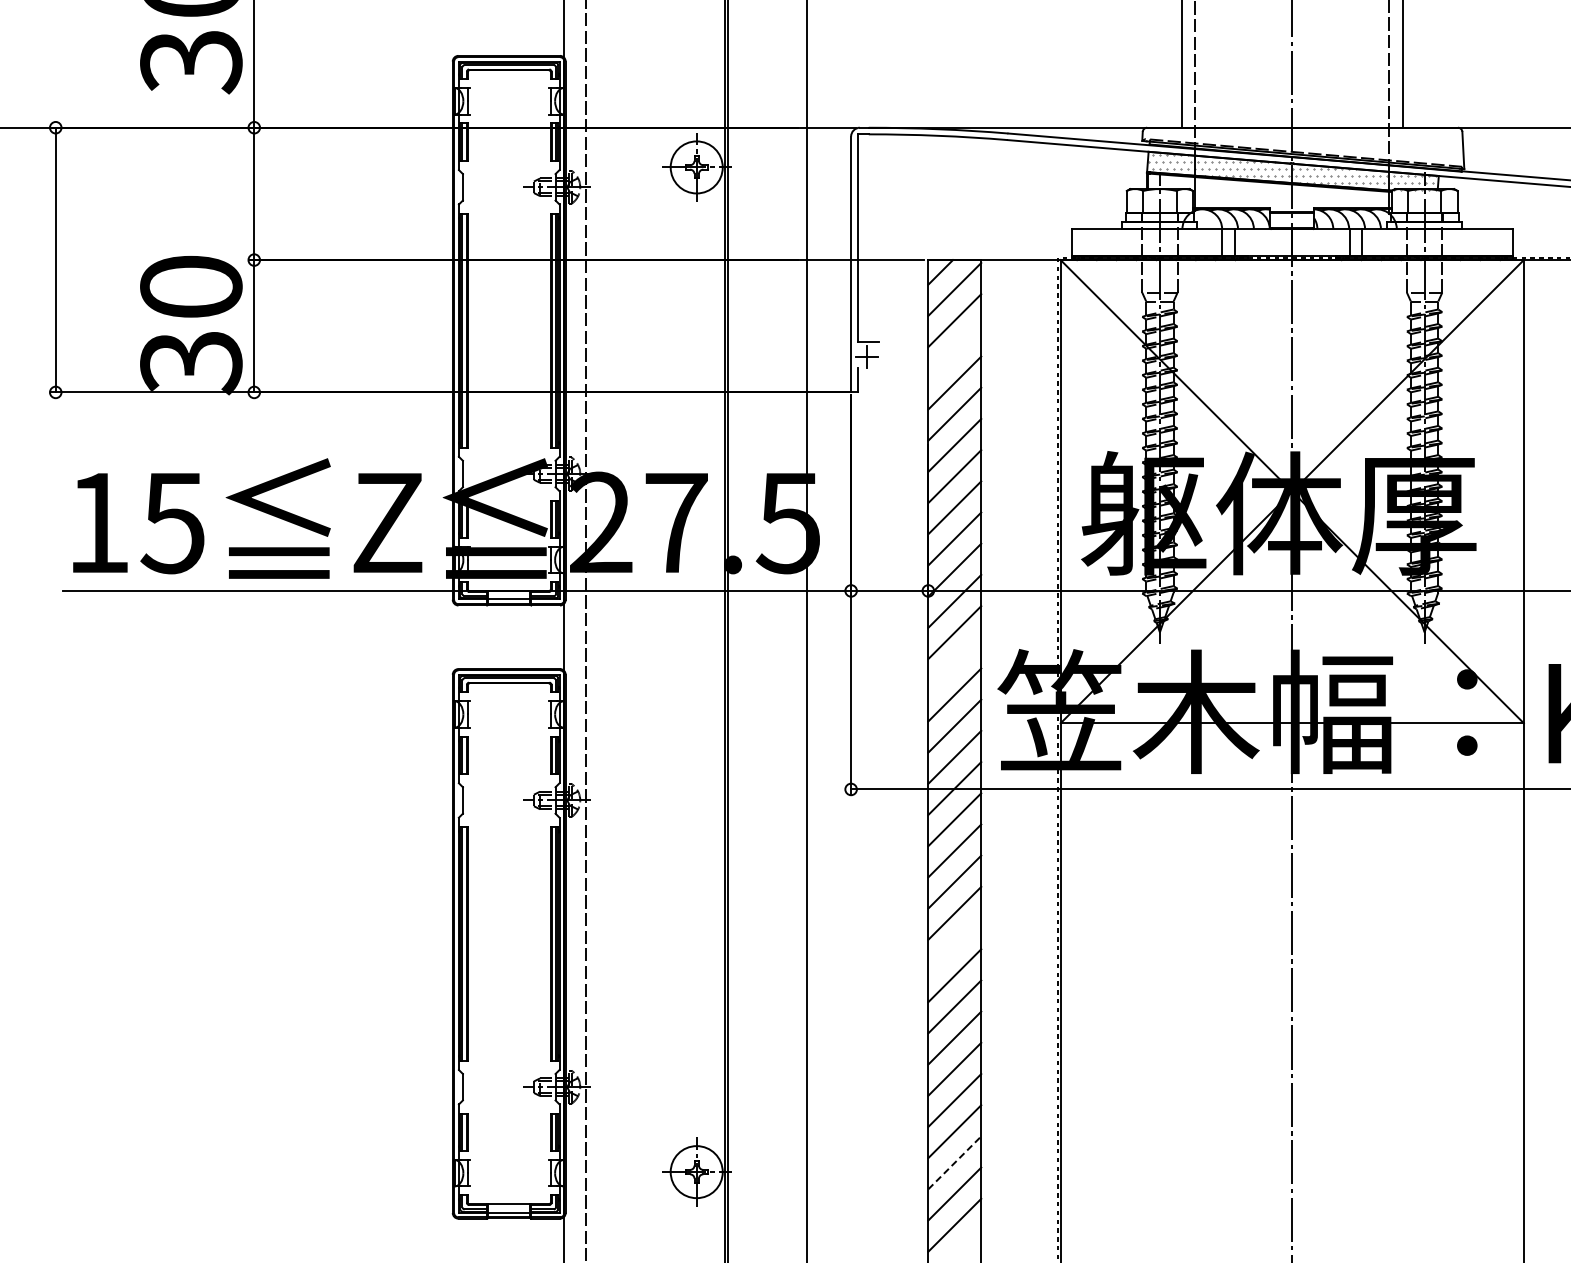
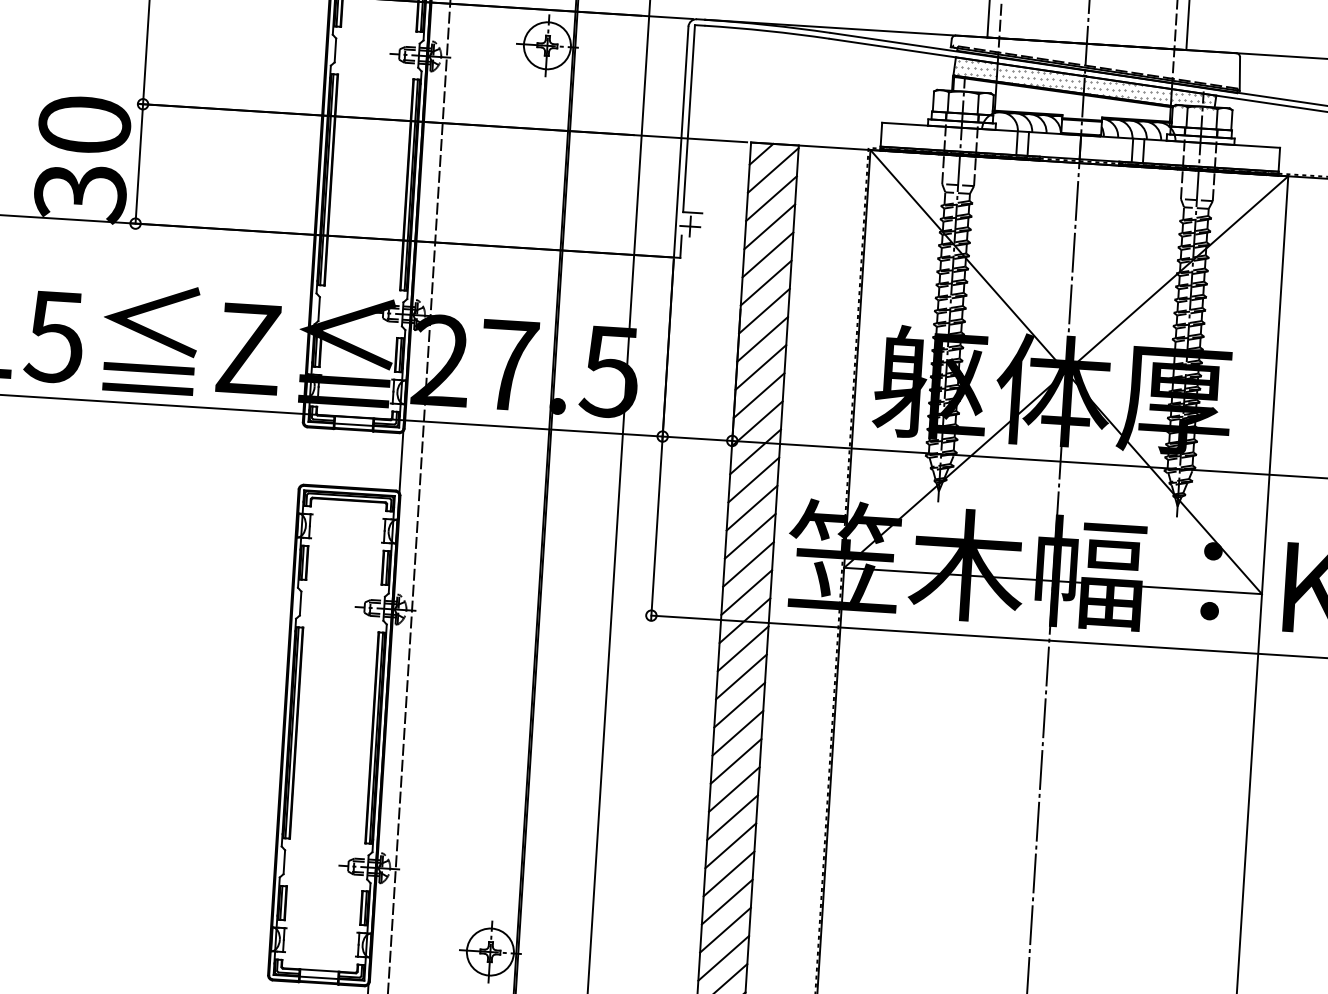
line: (954, 351) -> (769, 226), added
line: (954, 663) -> (751, 507), added
line: (954, 944) -> (735, 761), added
line: (955, 1162) -> (724, 958), dashed -> solid

